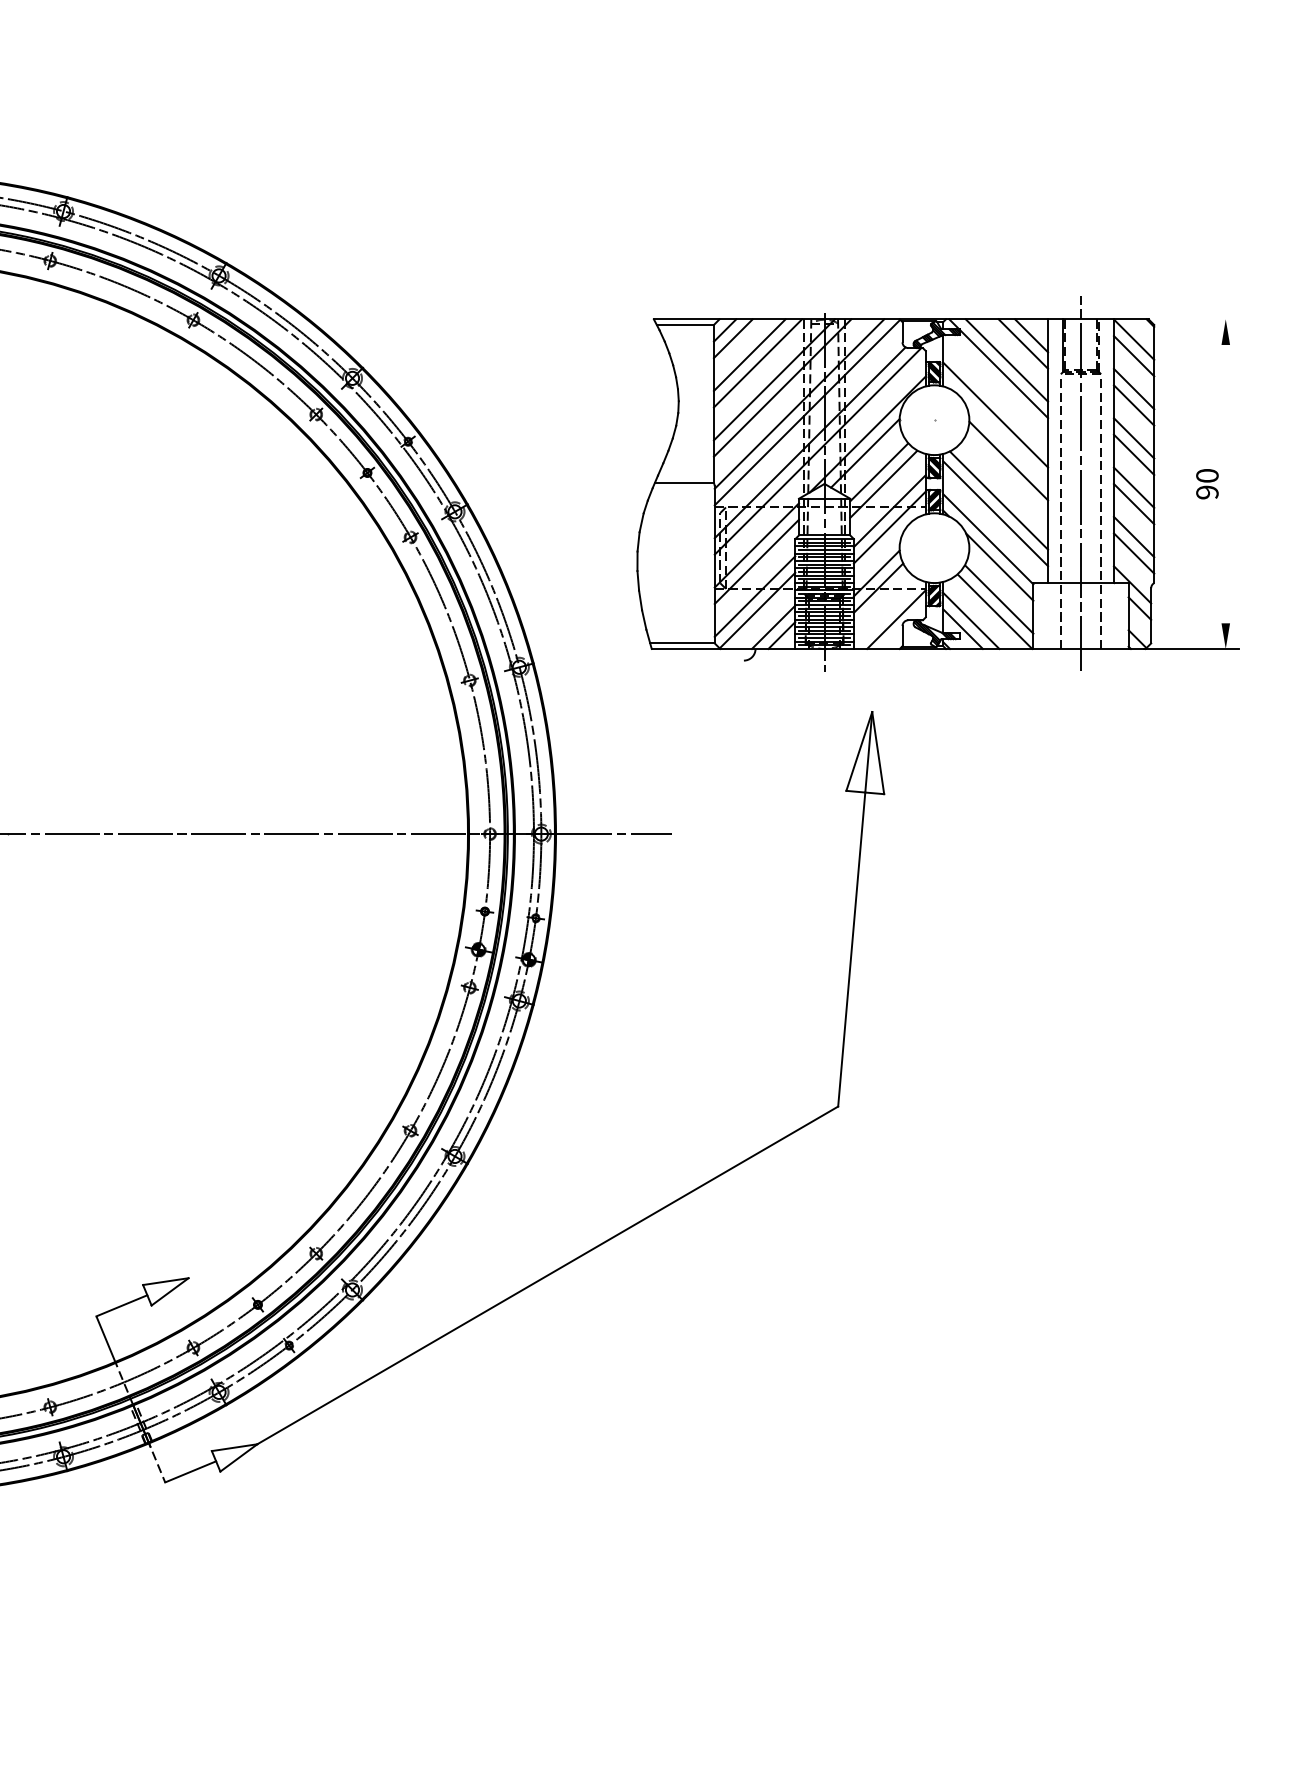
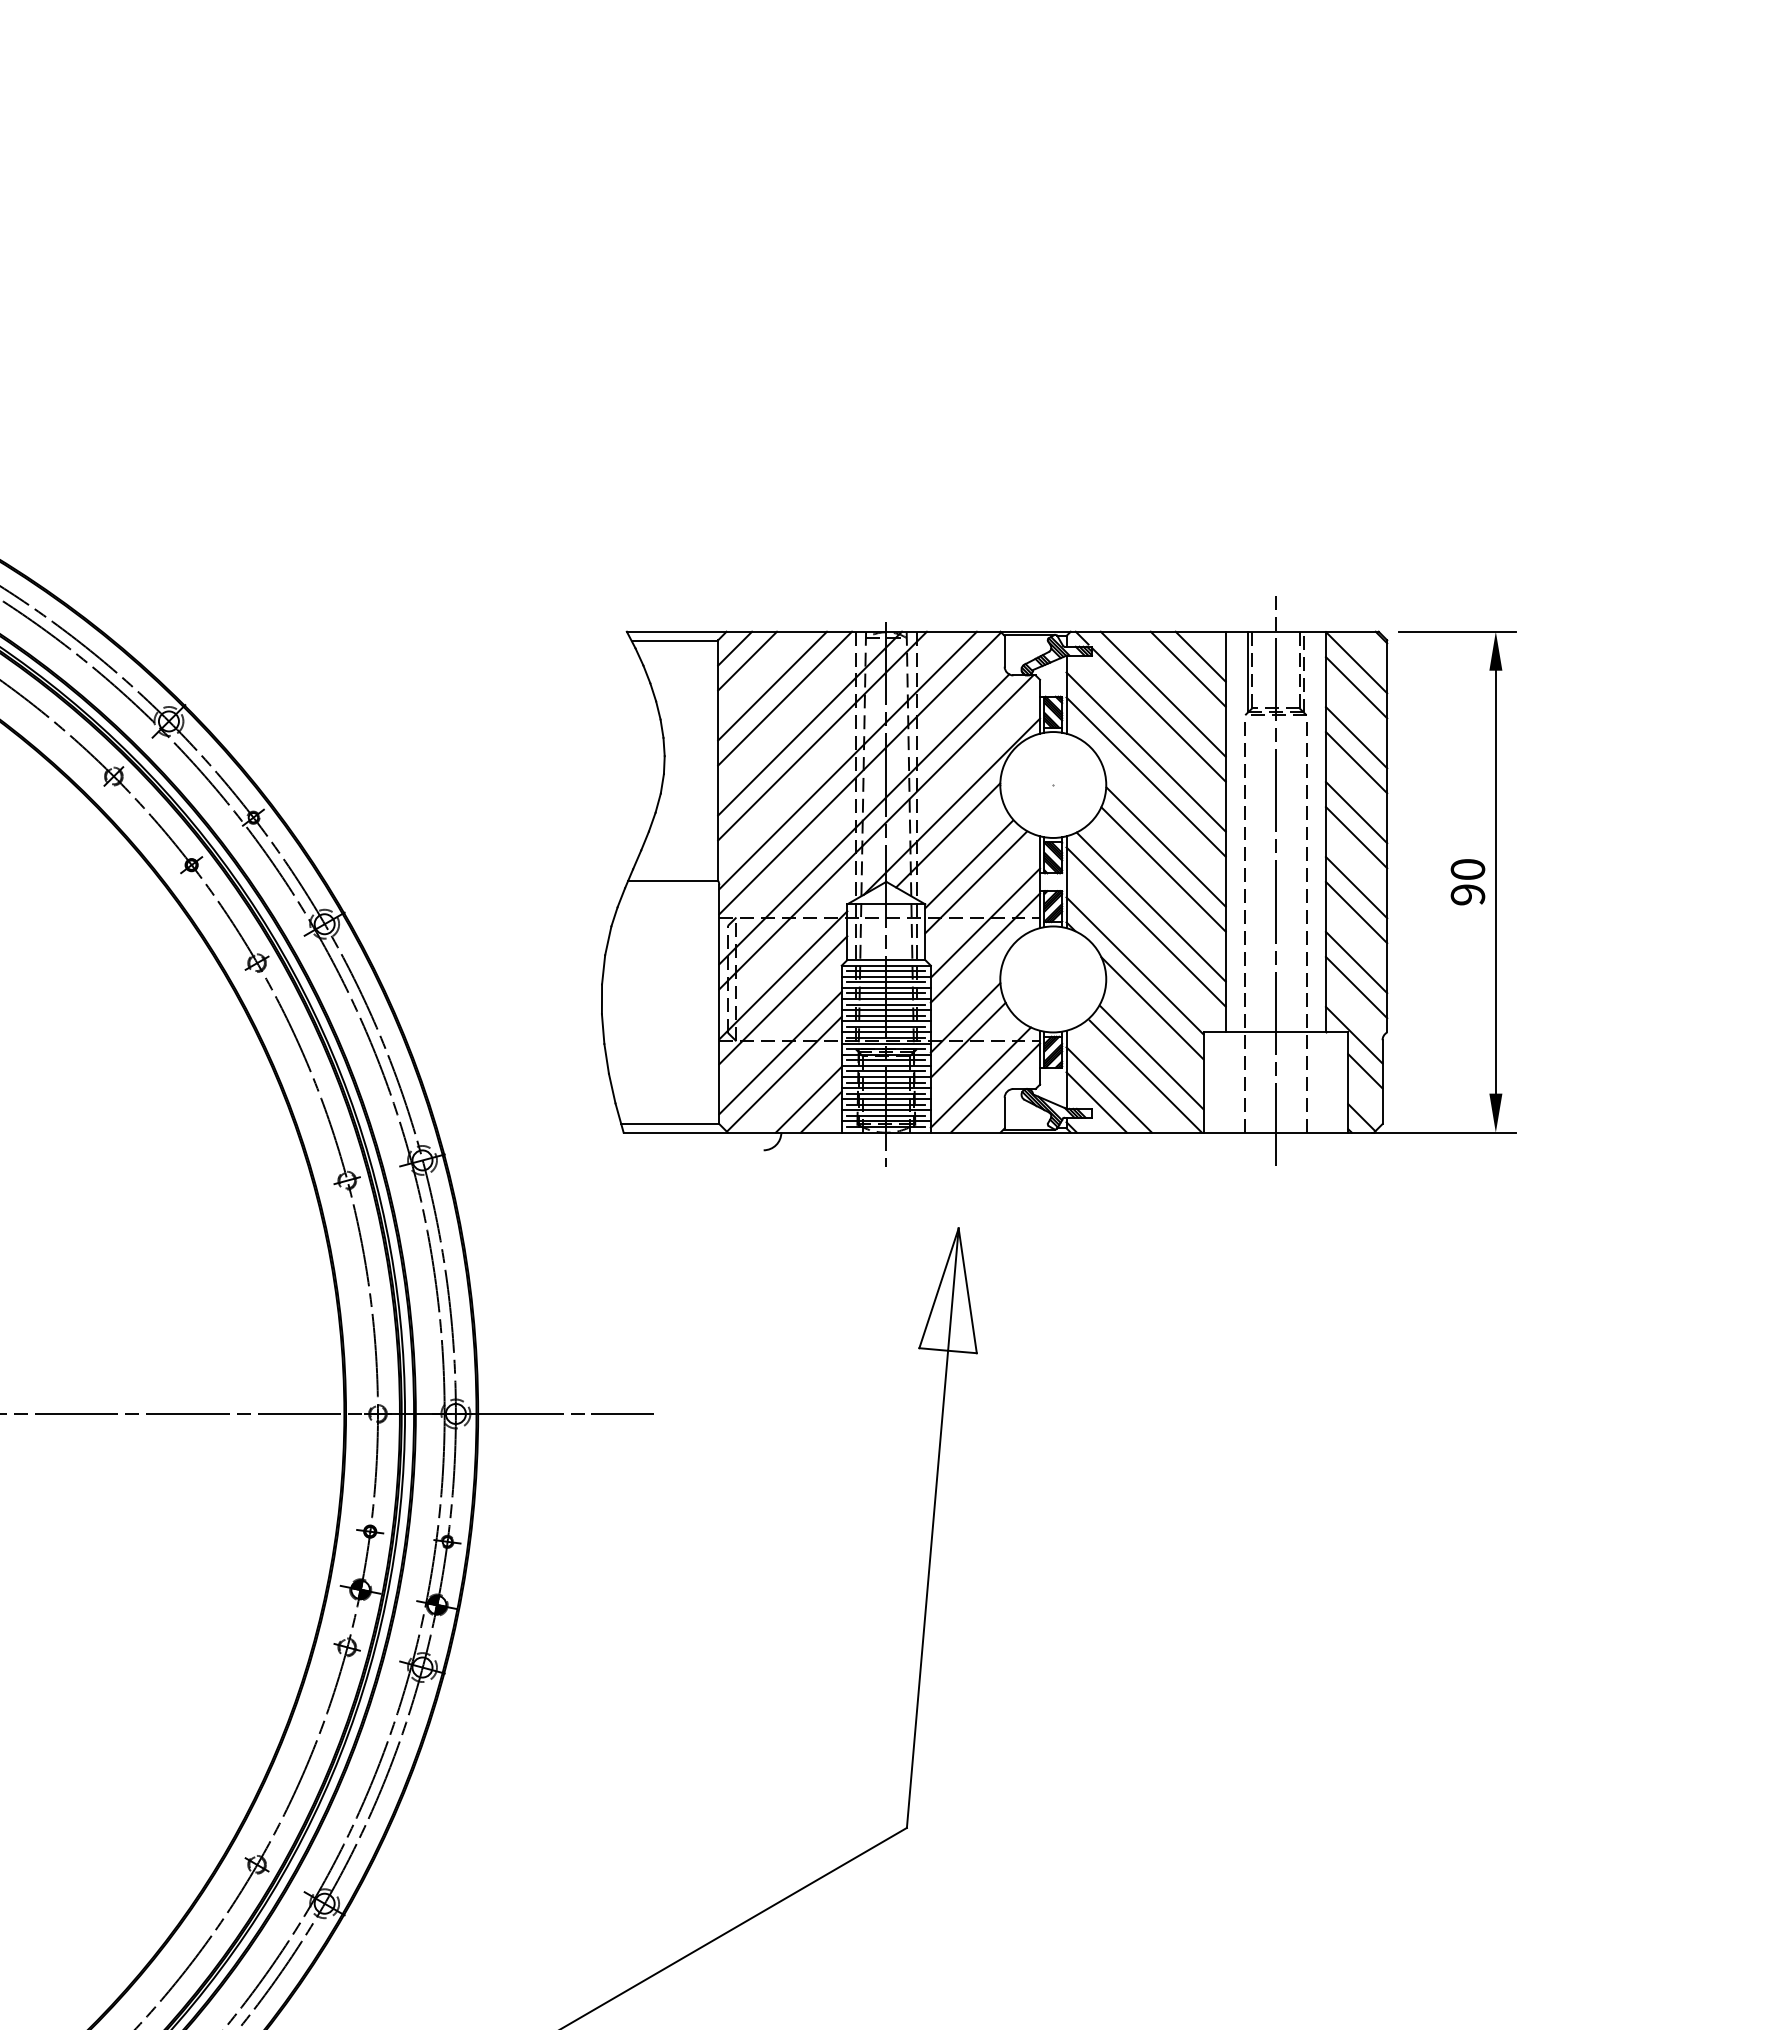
line: (1199, 319) -> (1455, 631), added
line: (995, 398) -> (1145, 752), added
line: (1007, 475) -> (1164, 869), added
line: (1225, 483) -> (1495, 881), added
line: (886, 612) -> (980, 1077), added

